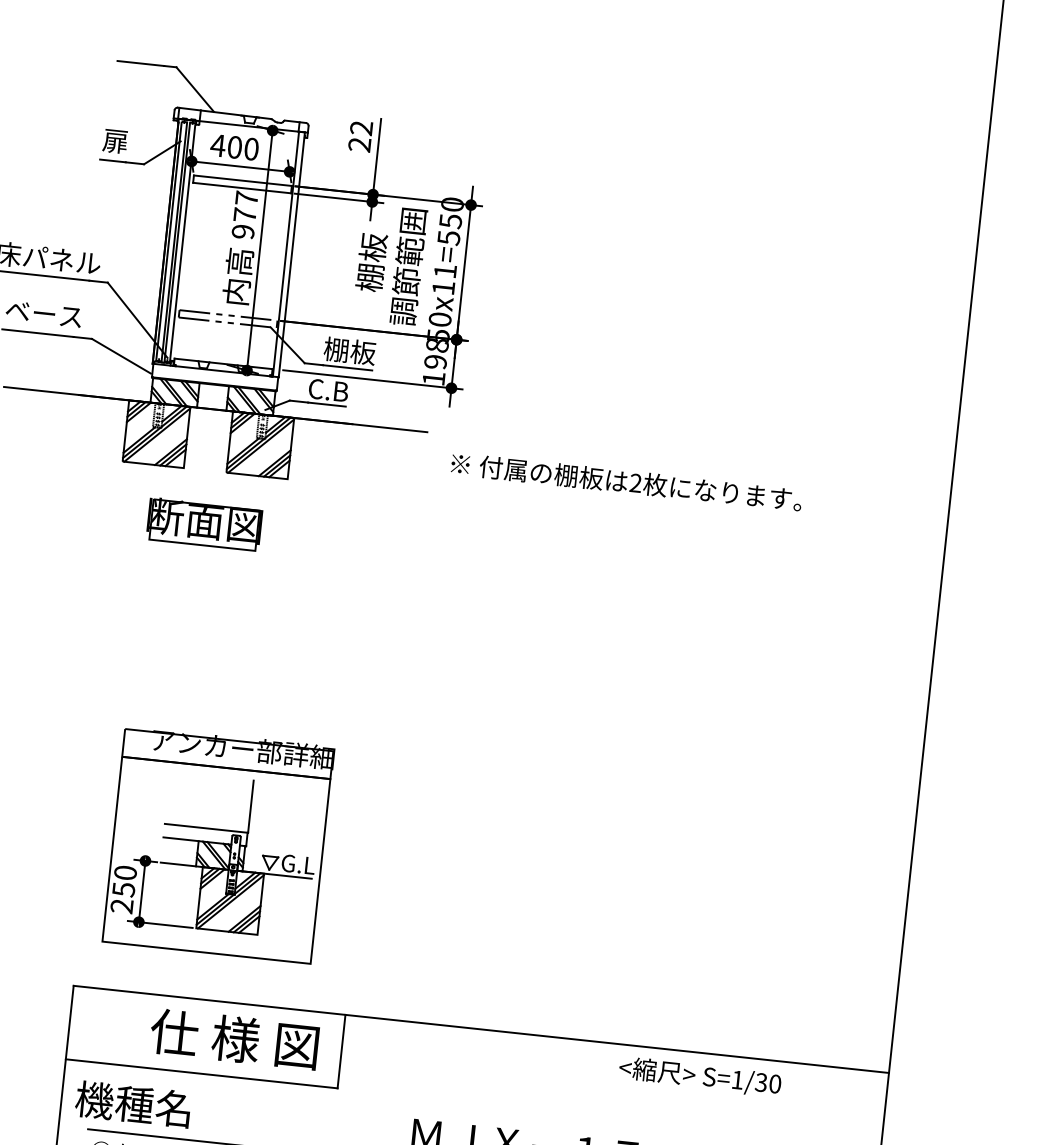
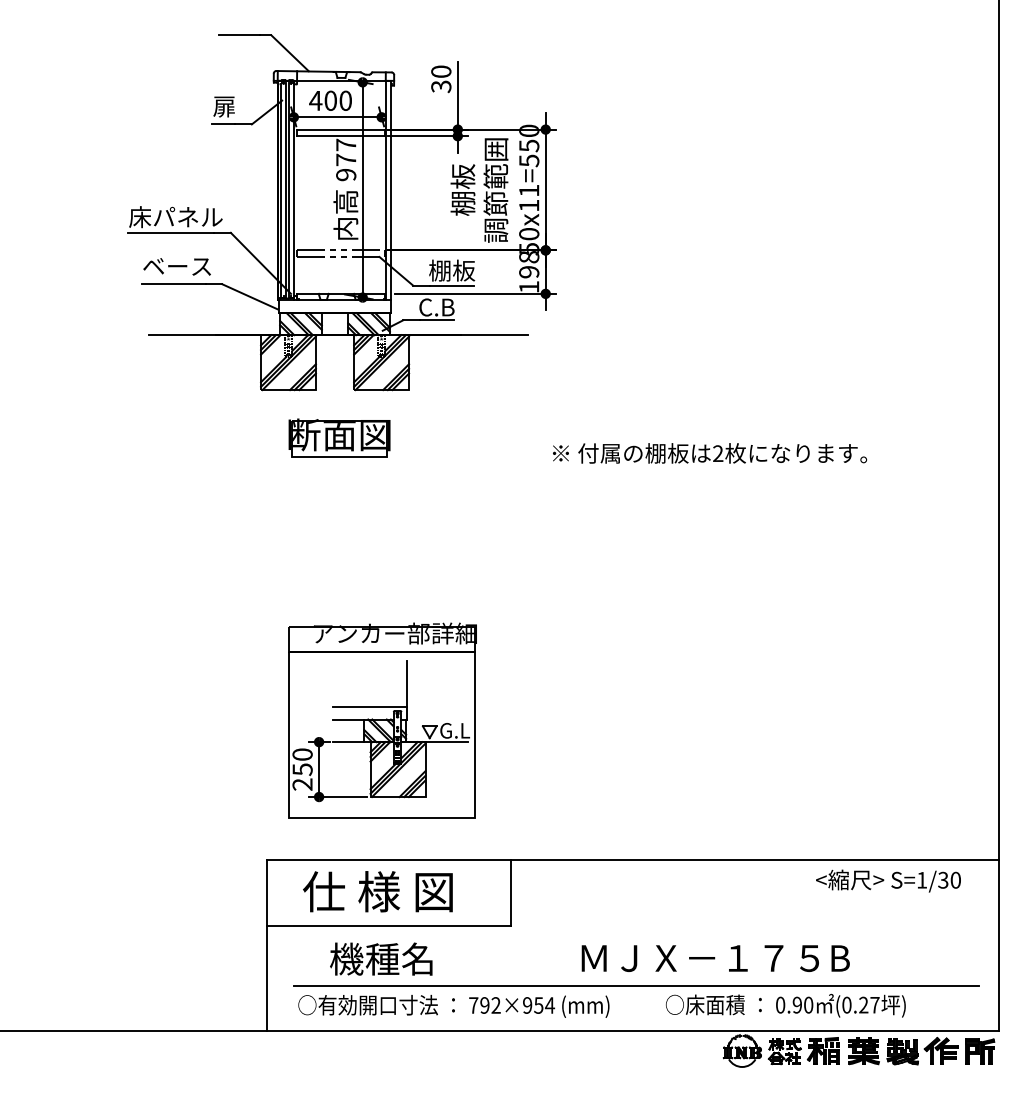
text: (360, 136) -> (441, 79), 22 -> 30
text: (627, 482) -> (710, 453), moved
text: (234, 1038) -> (377, 891), moved
text: (700, 1076) -> (888, 880), moved
text: (133, 1103) -> (381, 958), moved

